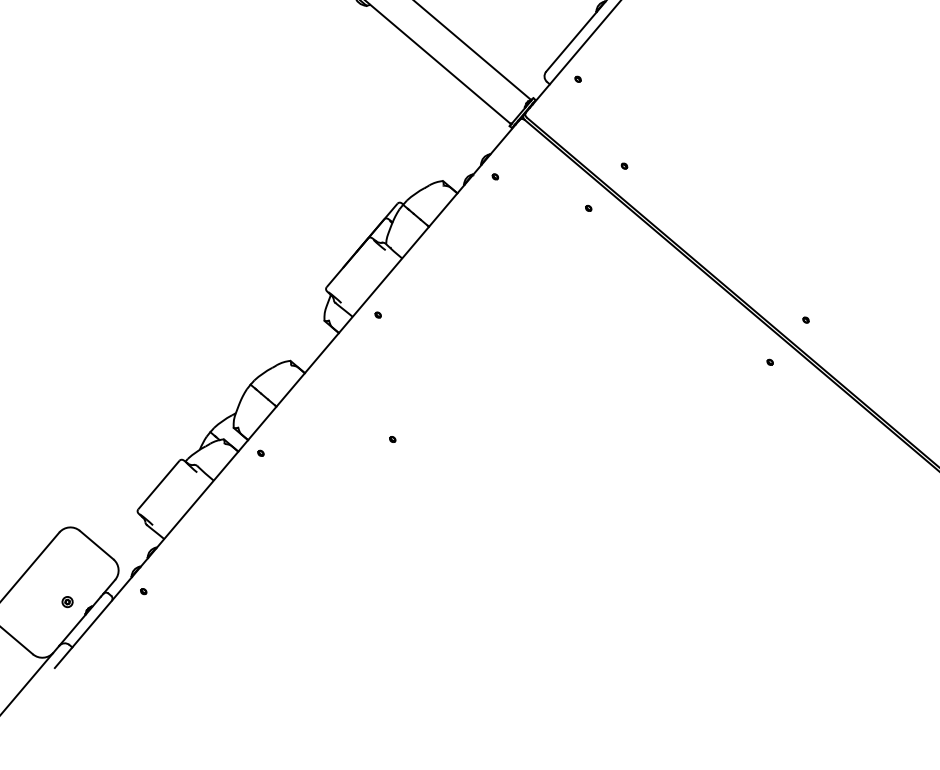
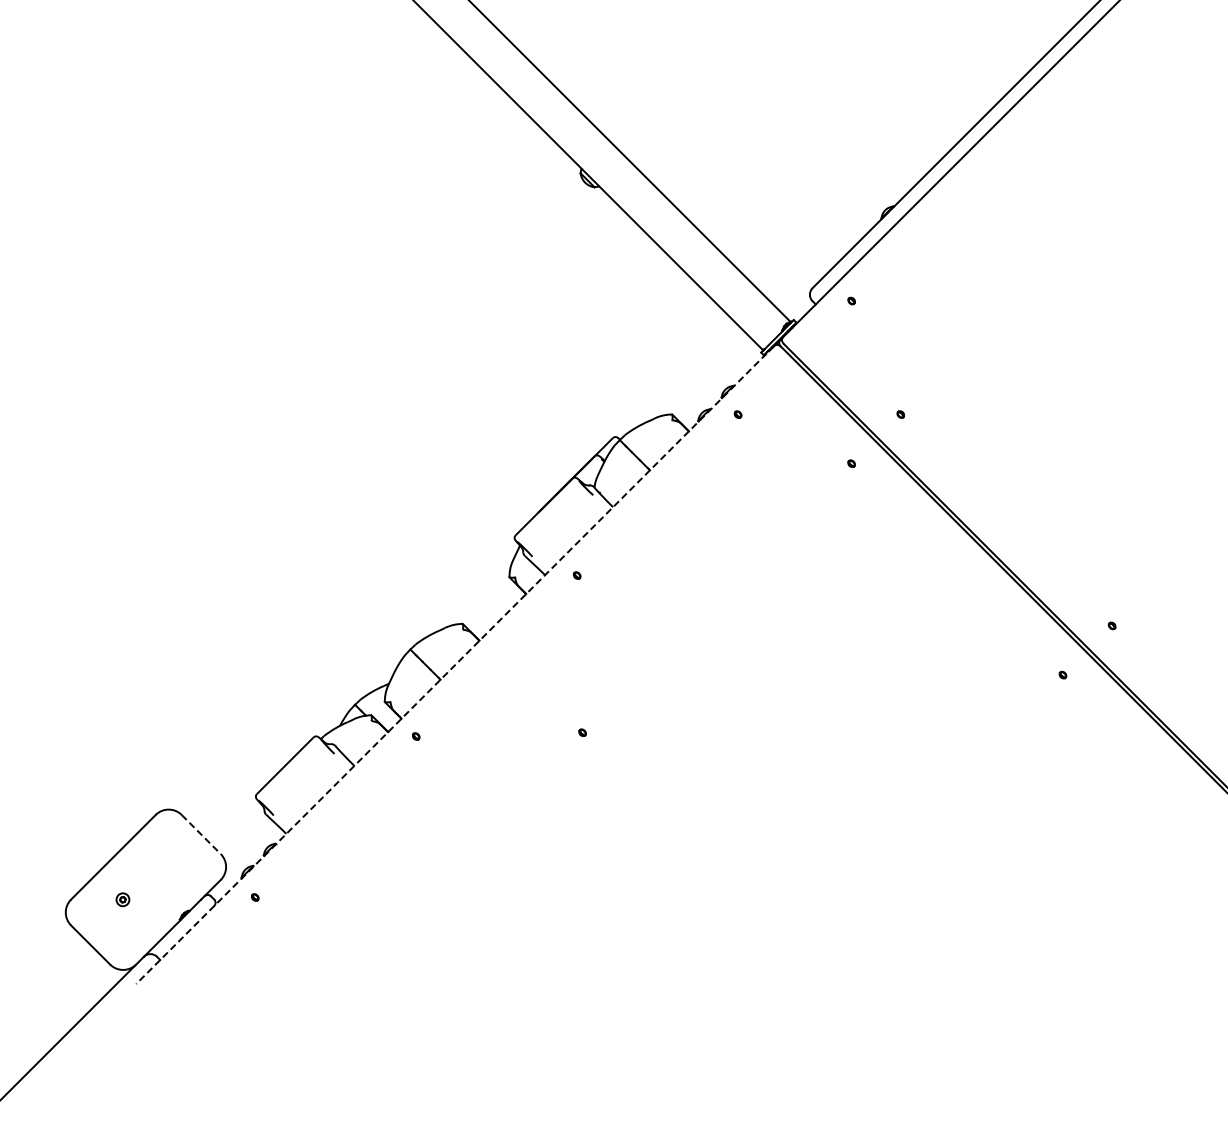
line: (287, 394) -> (455, 665), solid -> dashed
line: (96, 545) -> (201, 834), solid -> dashed
part: (67, 601) -> (122, 899), moved

